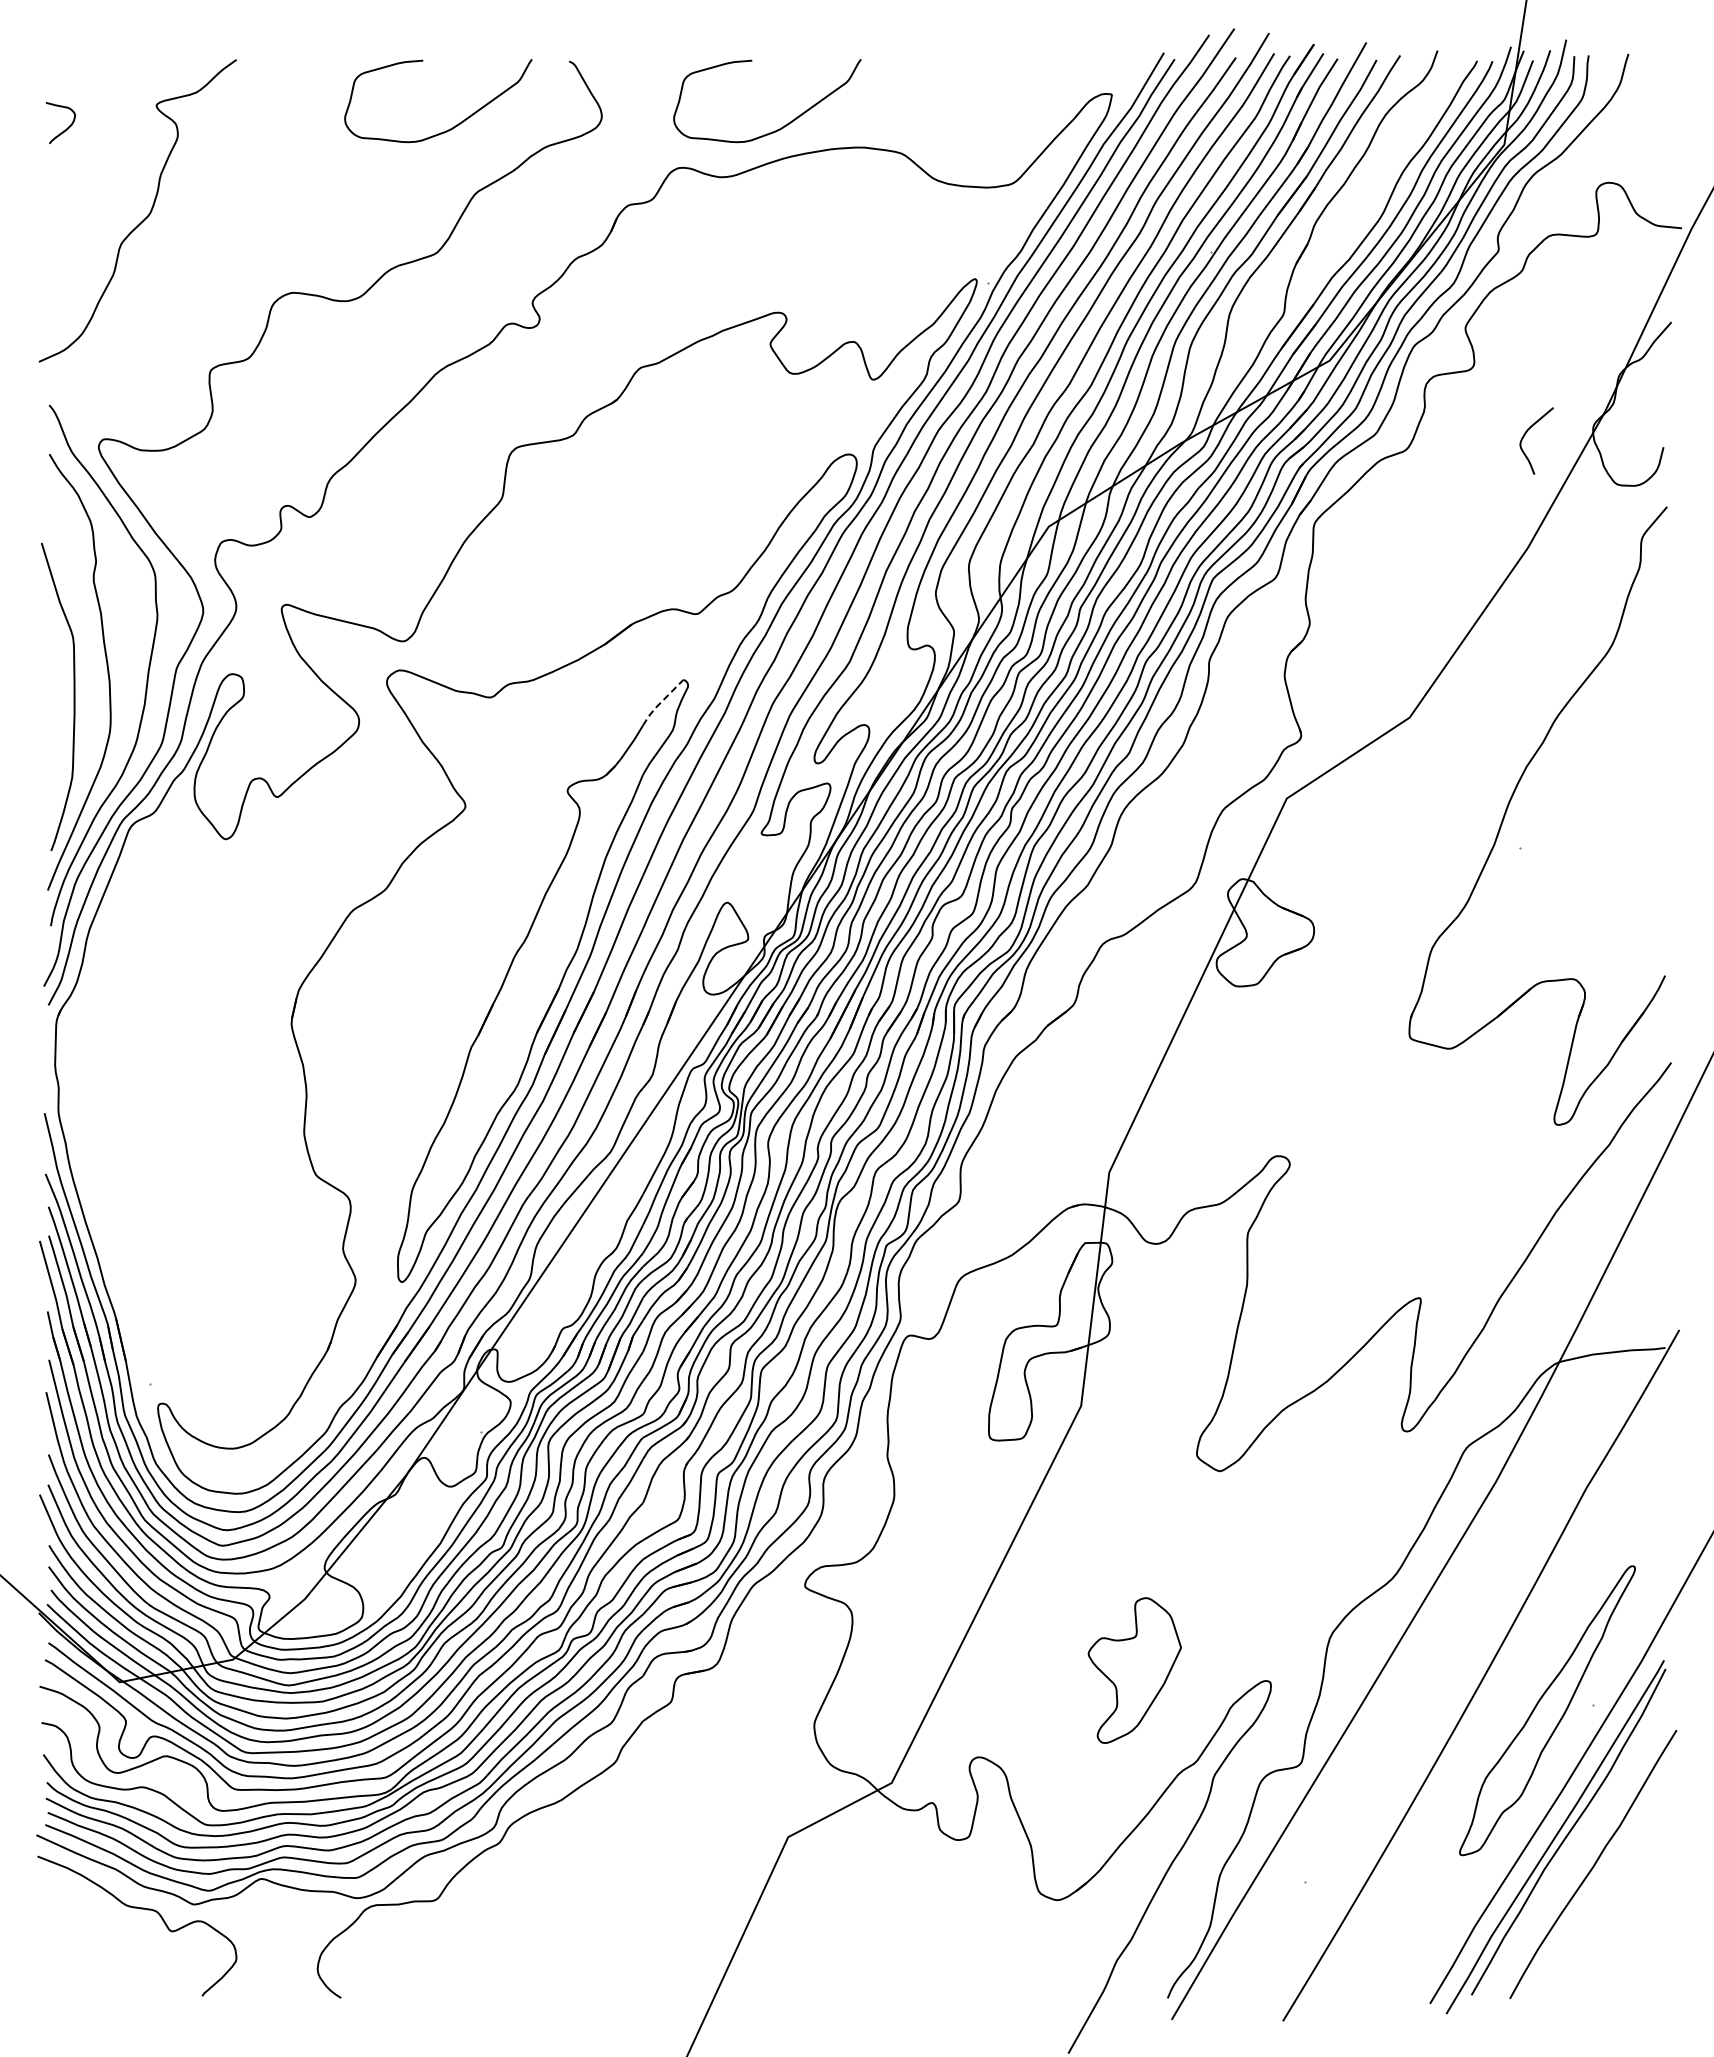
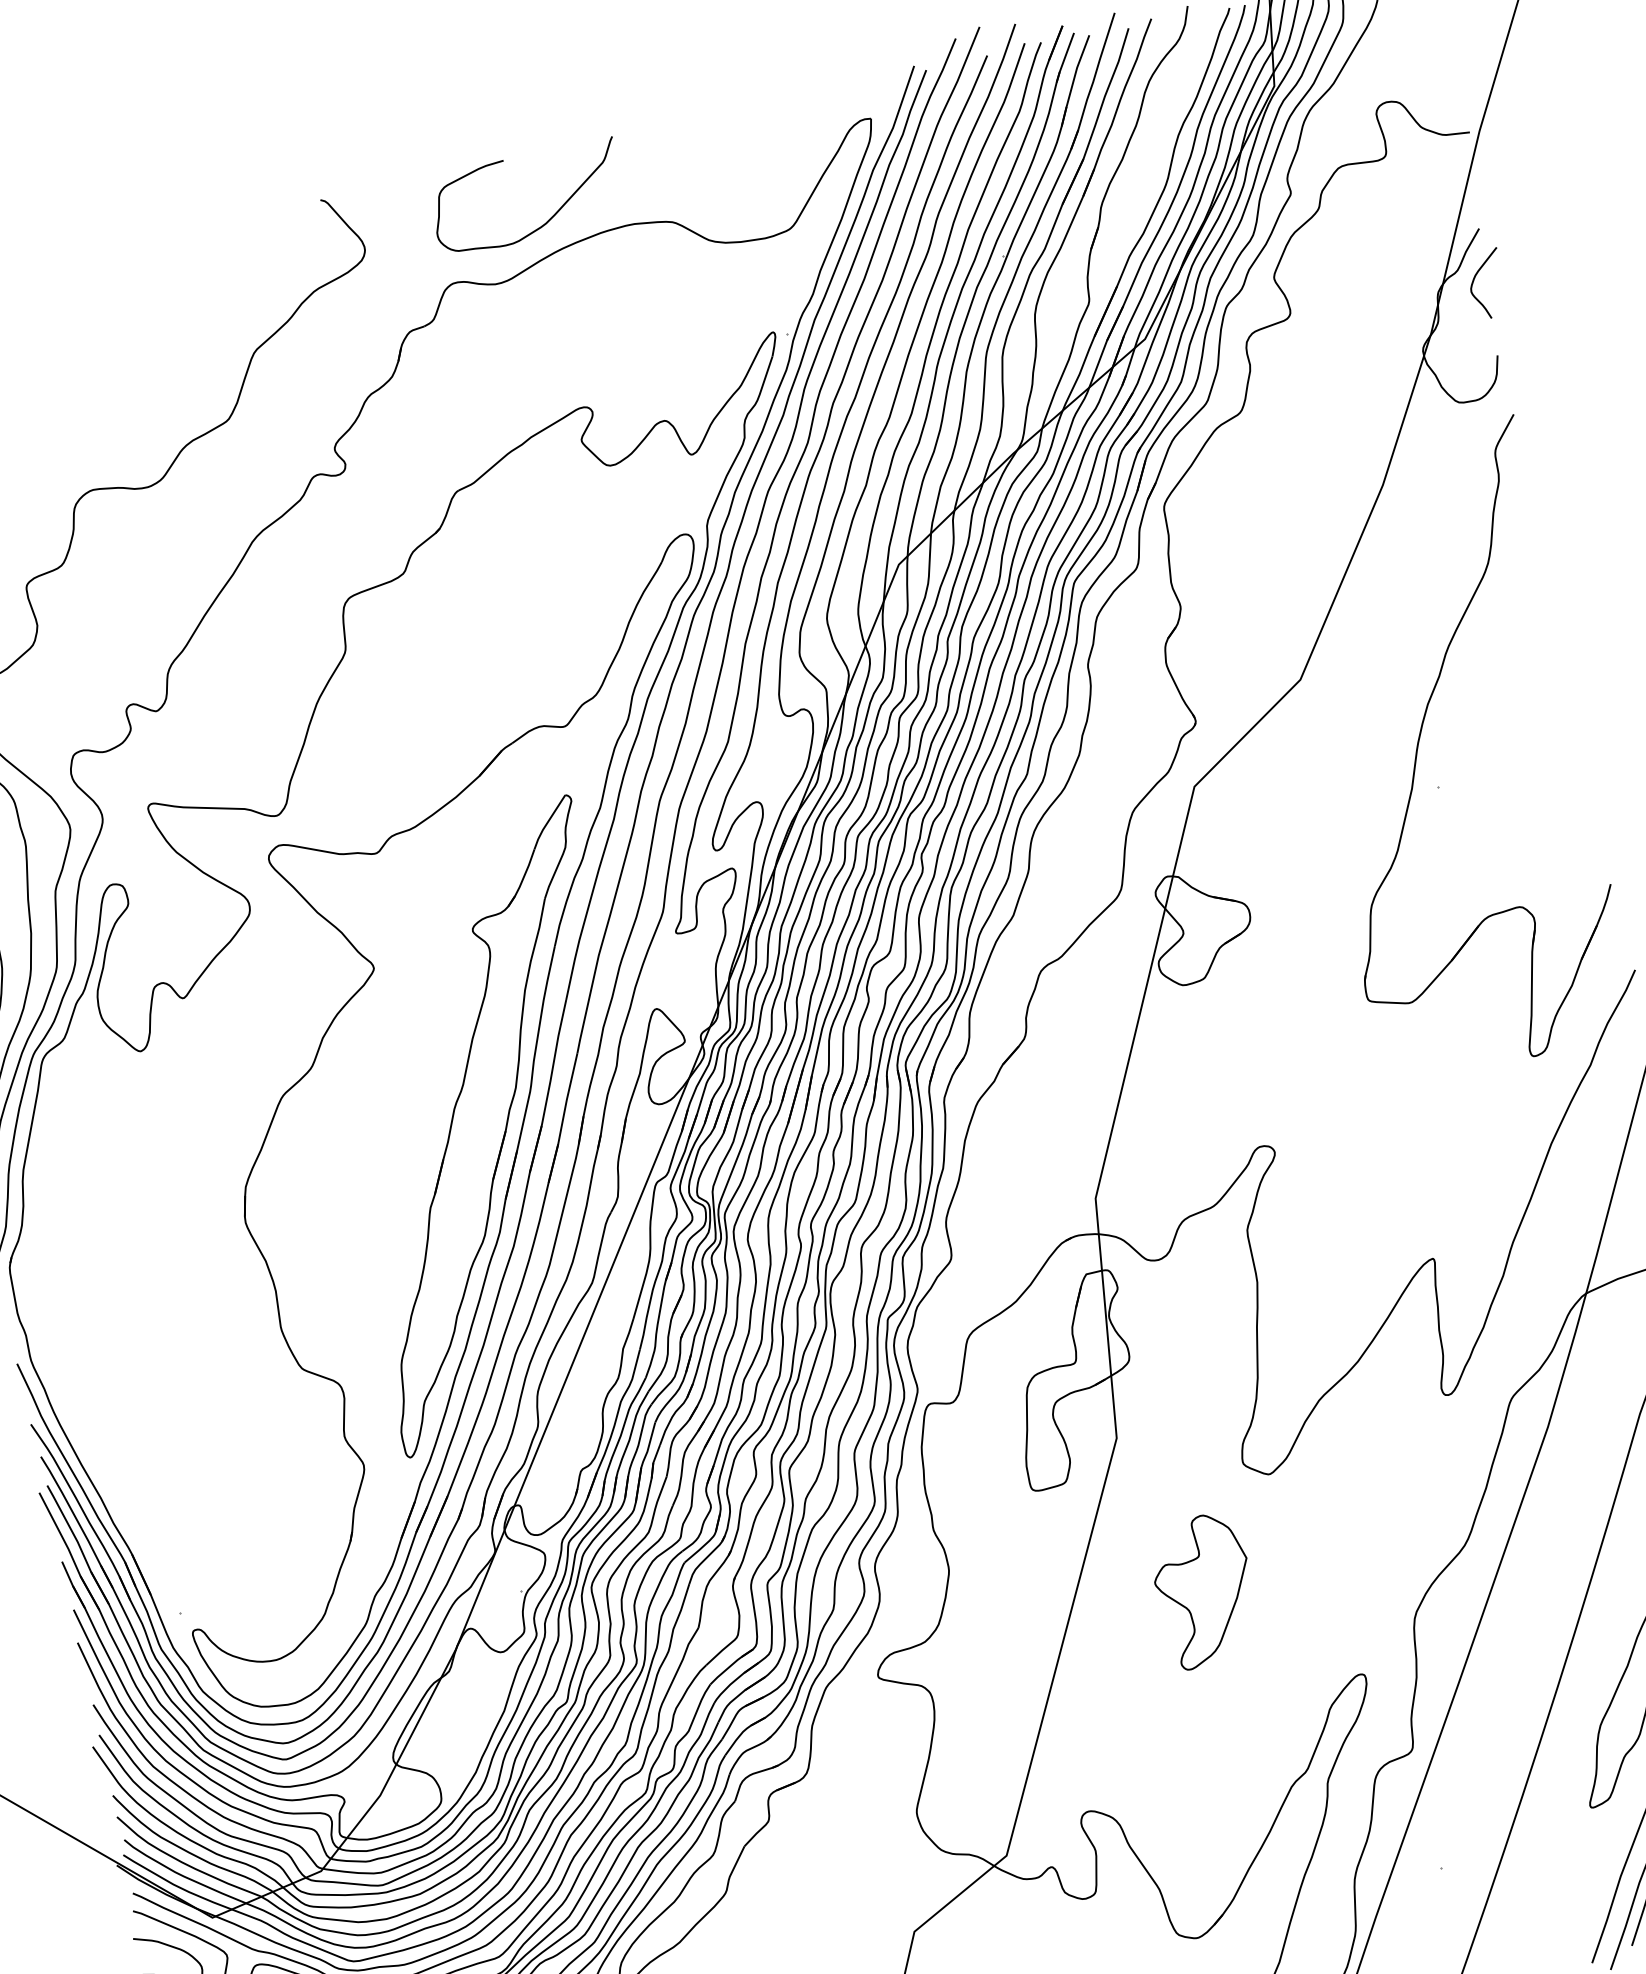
curve: (453, 126) -> (218, 289), removed
curve: (1527, 432) -> (1475, 277), moved
line: (661, 702) -> (548, 822), dashed -> solid
part: (1134, 1670) -> (1204, 1590), moved

